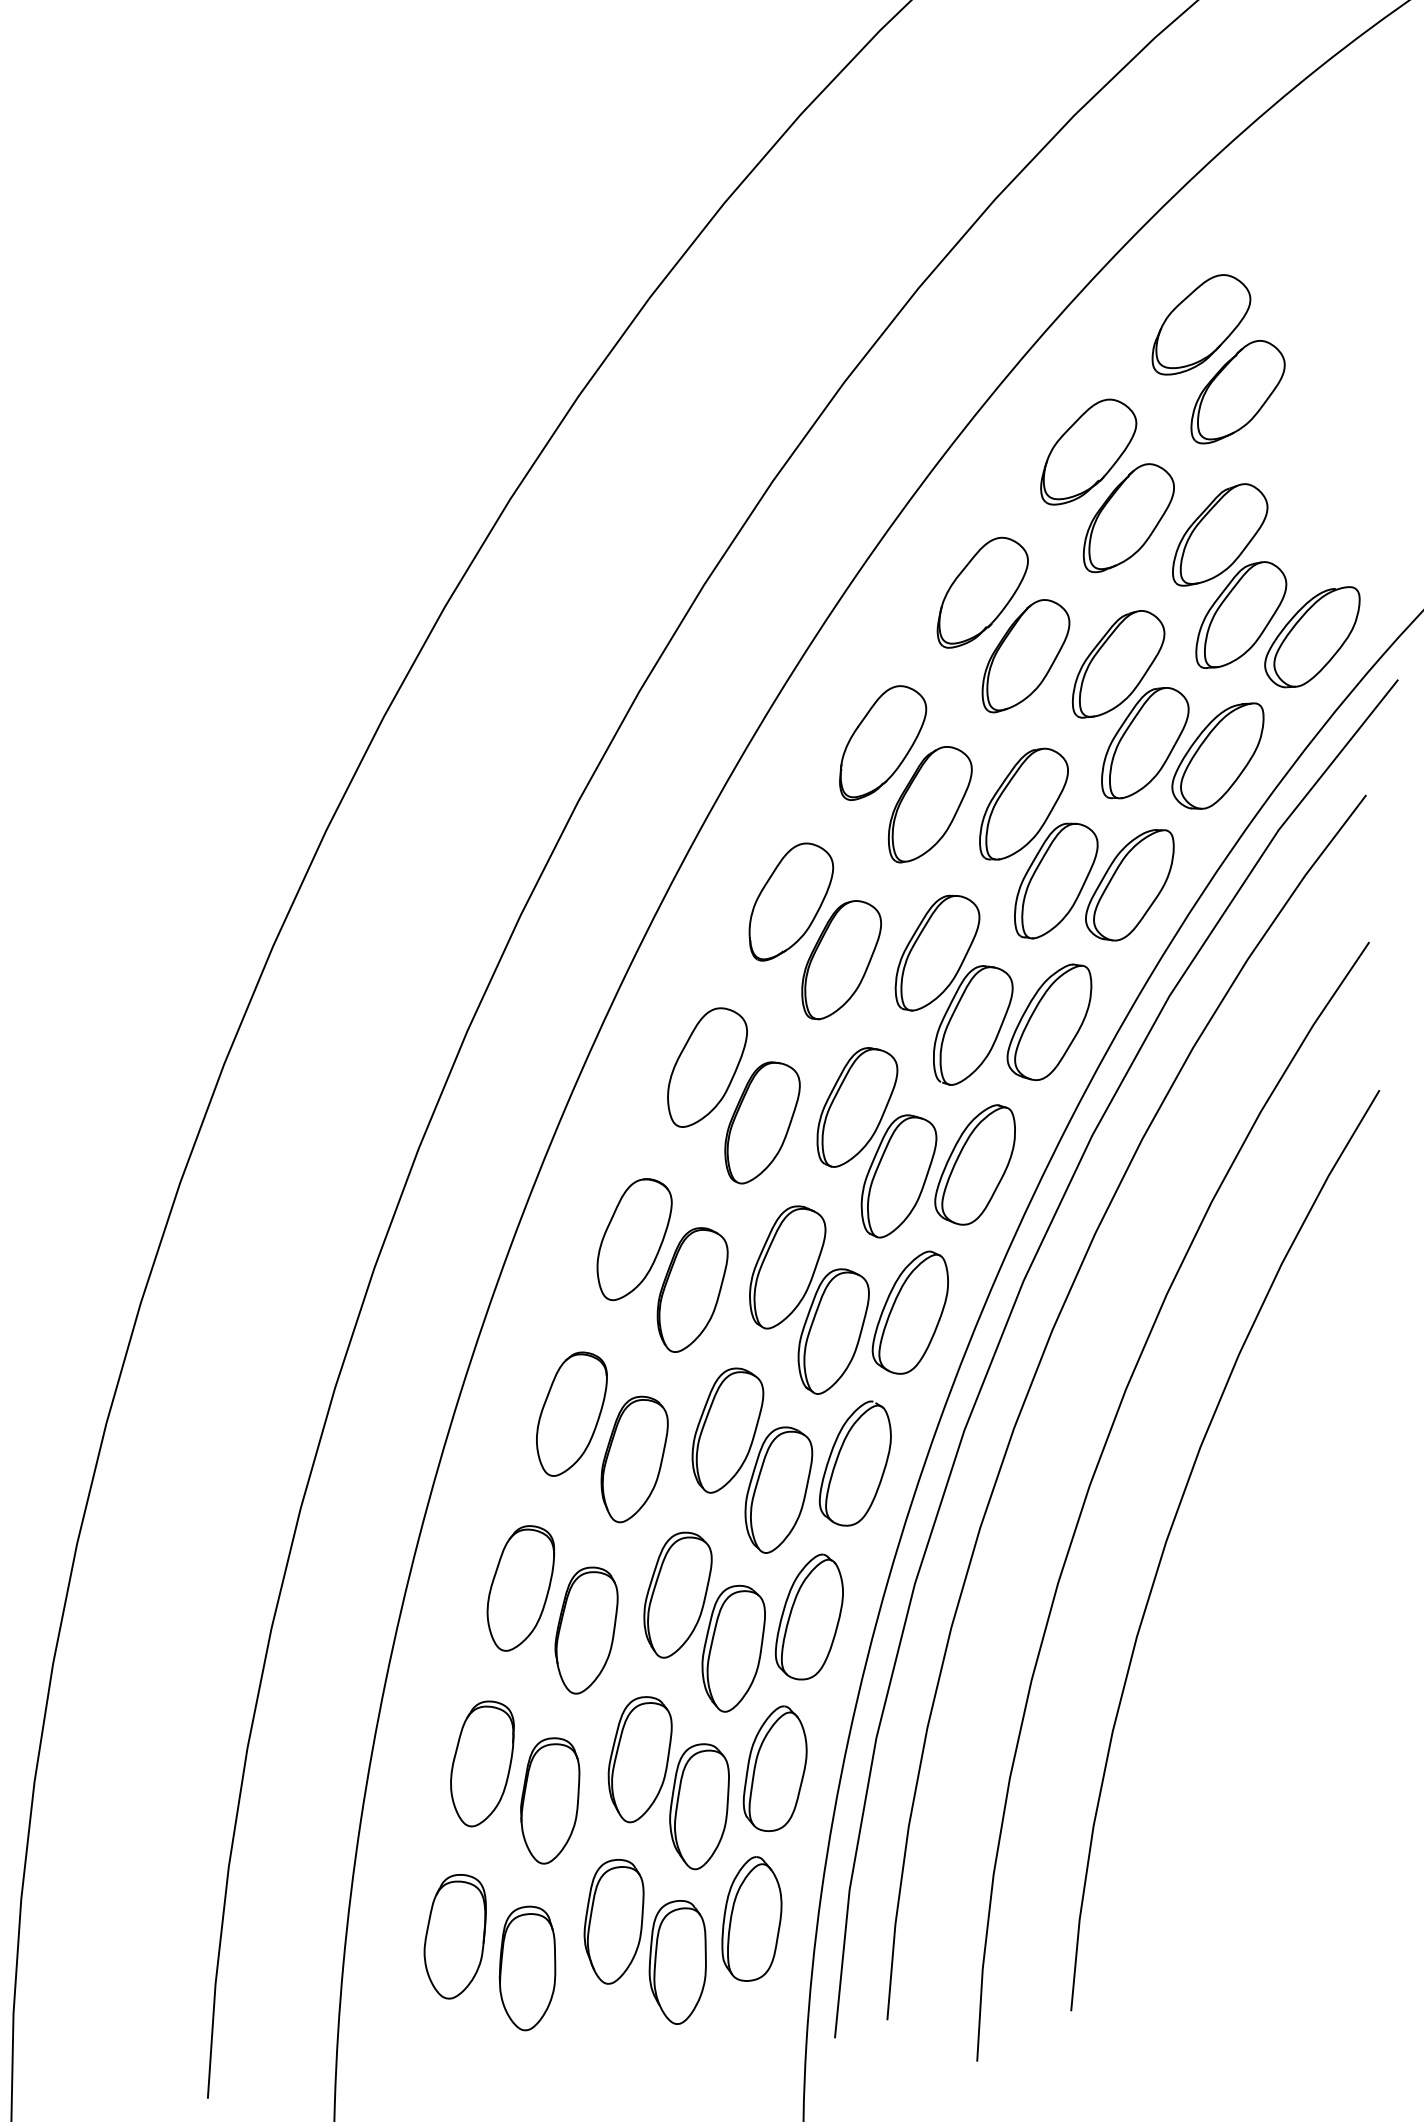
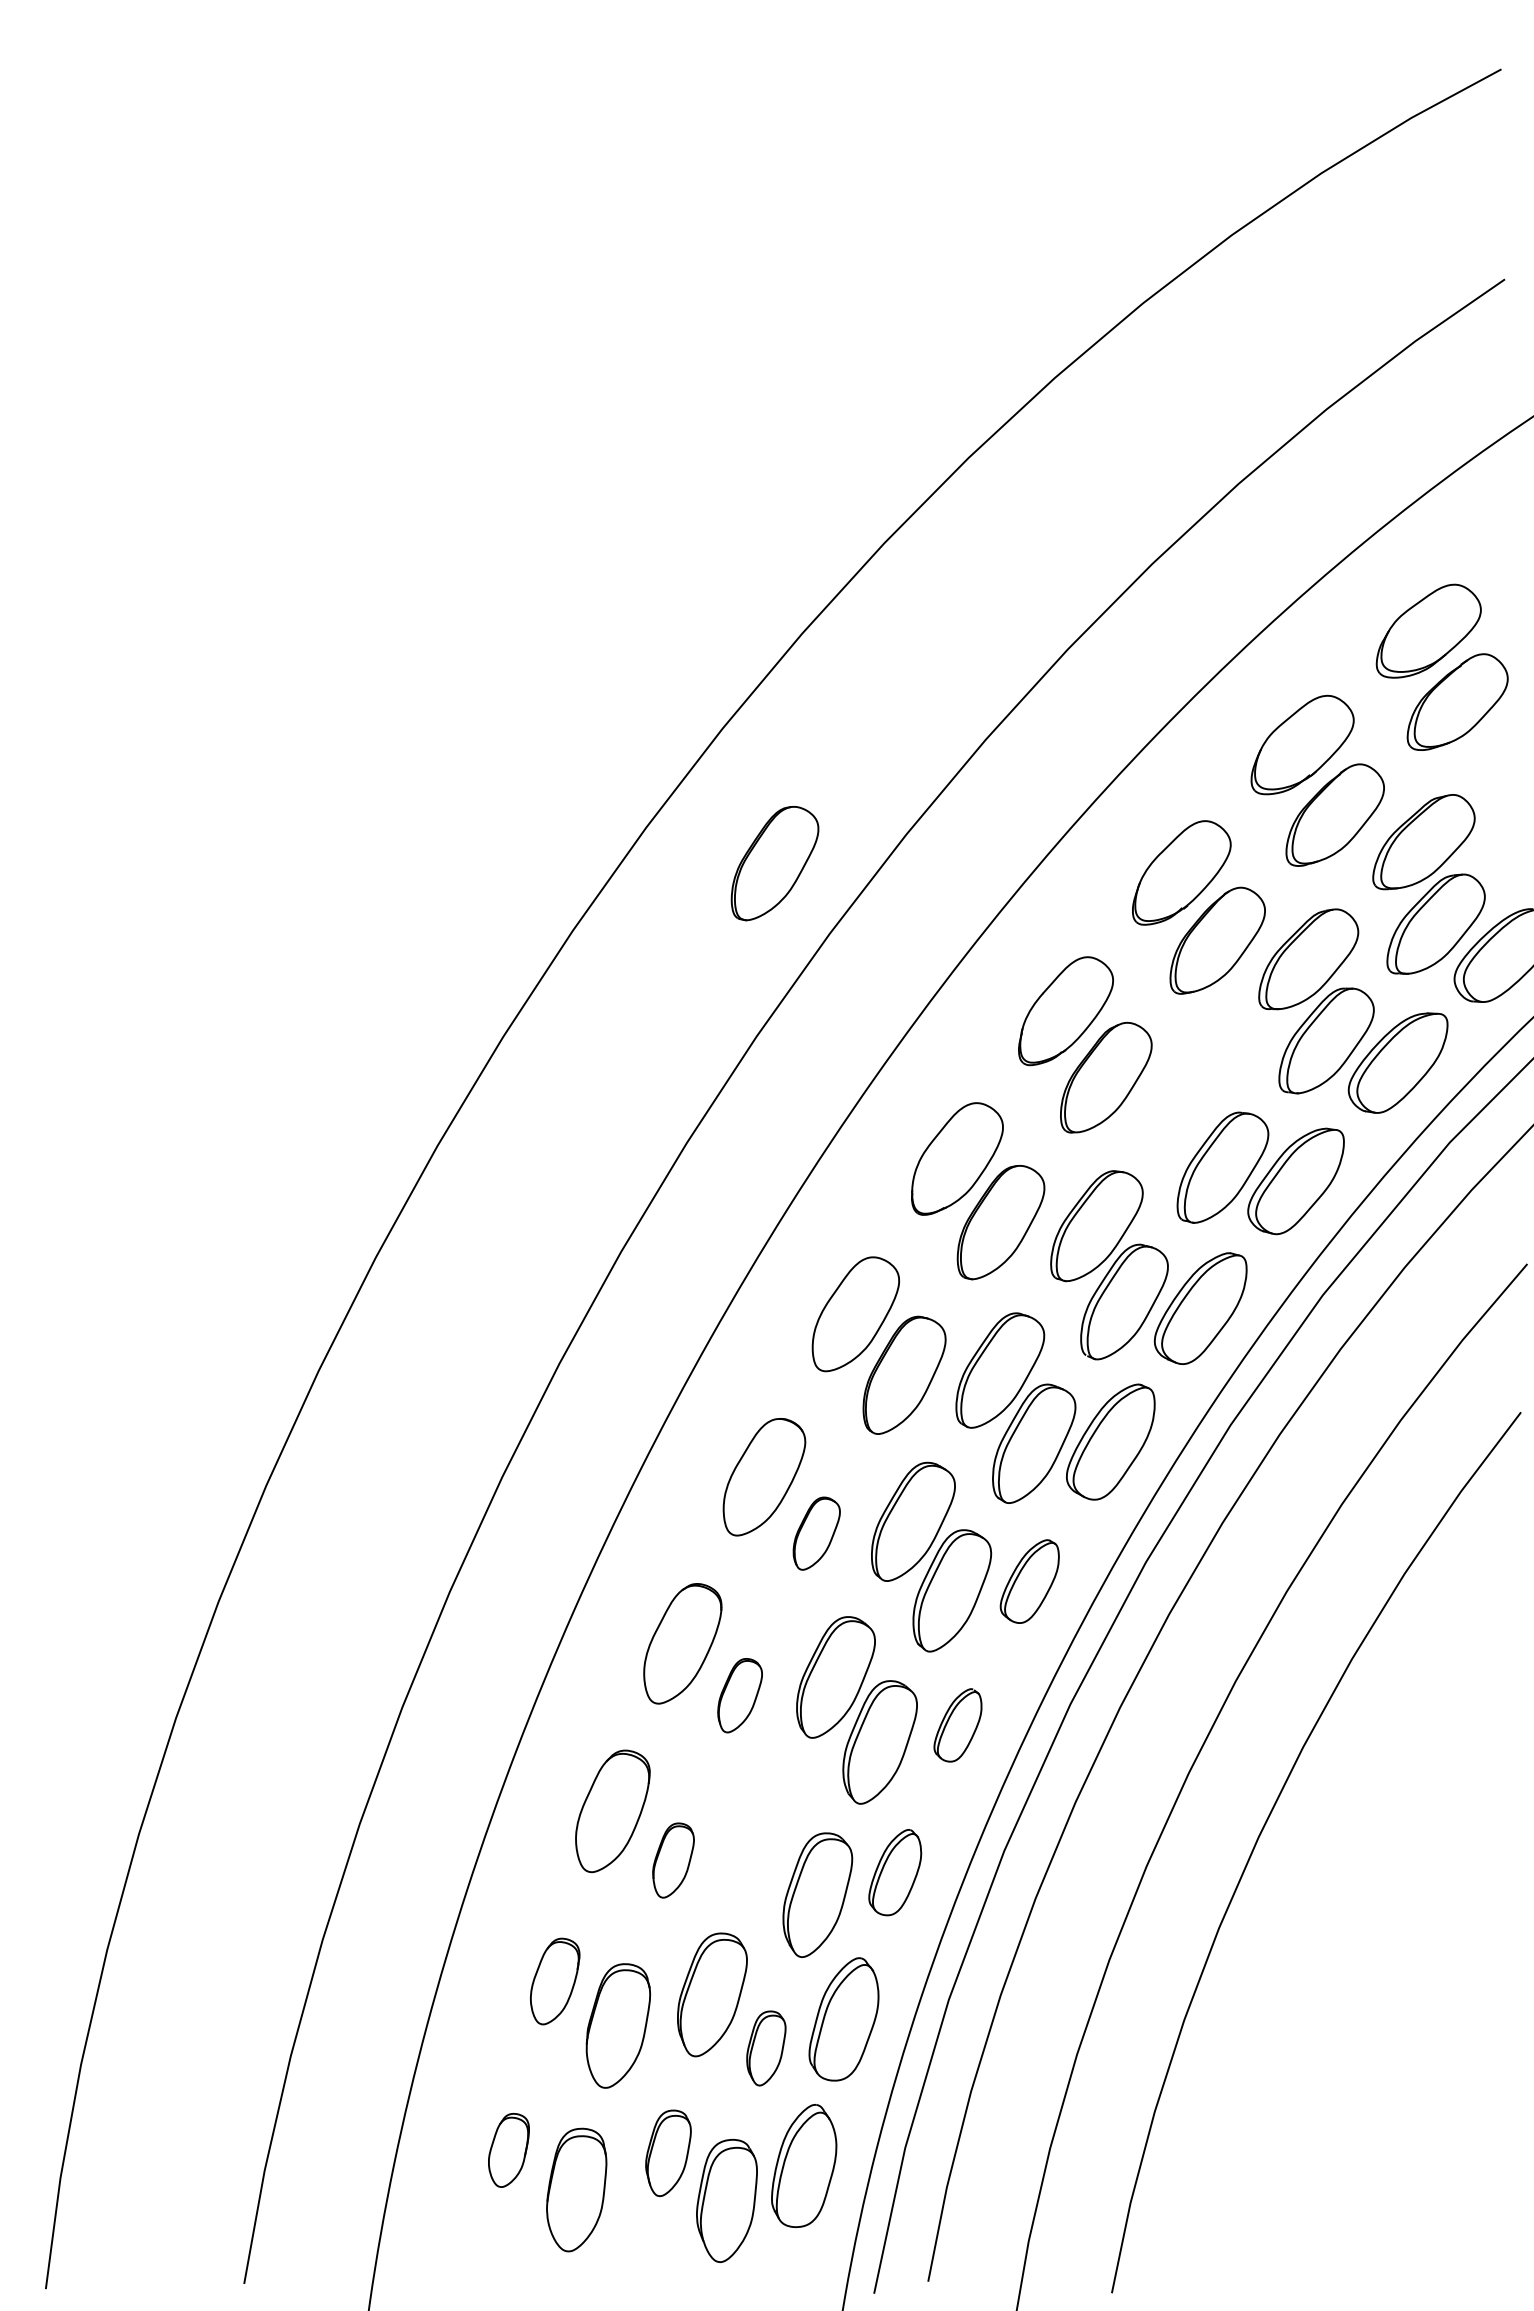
part: (576, 628) -> (774, 863), added
part: (1023, 803) -> (1199, 1087), removed
part: (692, 1289) -> (816, 1533), size x0.6
part: (909, 1313) -> (1029, 1581), size x0.7
part: (634, 1458) -> (739, 1695), size x0.6
part: (854, 1464) -> (957, 1725), size x0.6
part: (678, 1594) -> (768, 1835), removed
part: (809, 1617) -> (895, 1872), size x0.7
part: (587, 1630) -> (673, 1860), size x0.6
part: (482, 1763) -> (554, 1981), size x0.7
part: (700, 1806) -> (766, 2048), size x0.6
part: (614, 1921) -> (668, 2153), size x0.7
part: (455, 1936) -> (508, 2150), size x0.6

